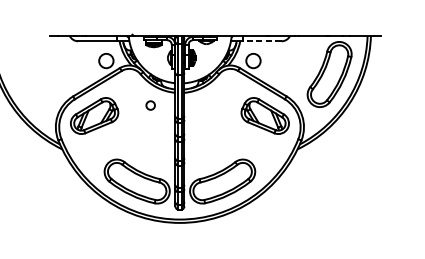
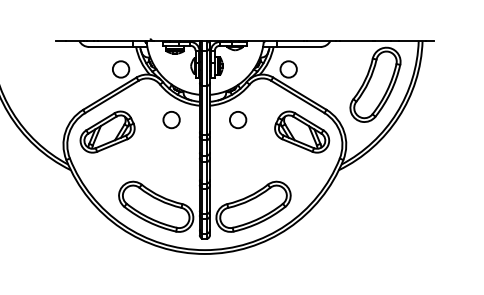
line: (262, 40) -> (298, 46), dashed -> solid
circle: (150, 105) -> (171, 120), size x1.67
circle: (209, 105) -> (238, 120), added

